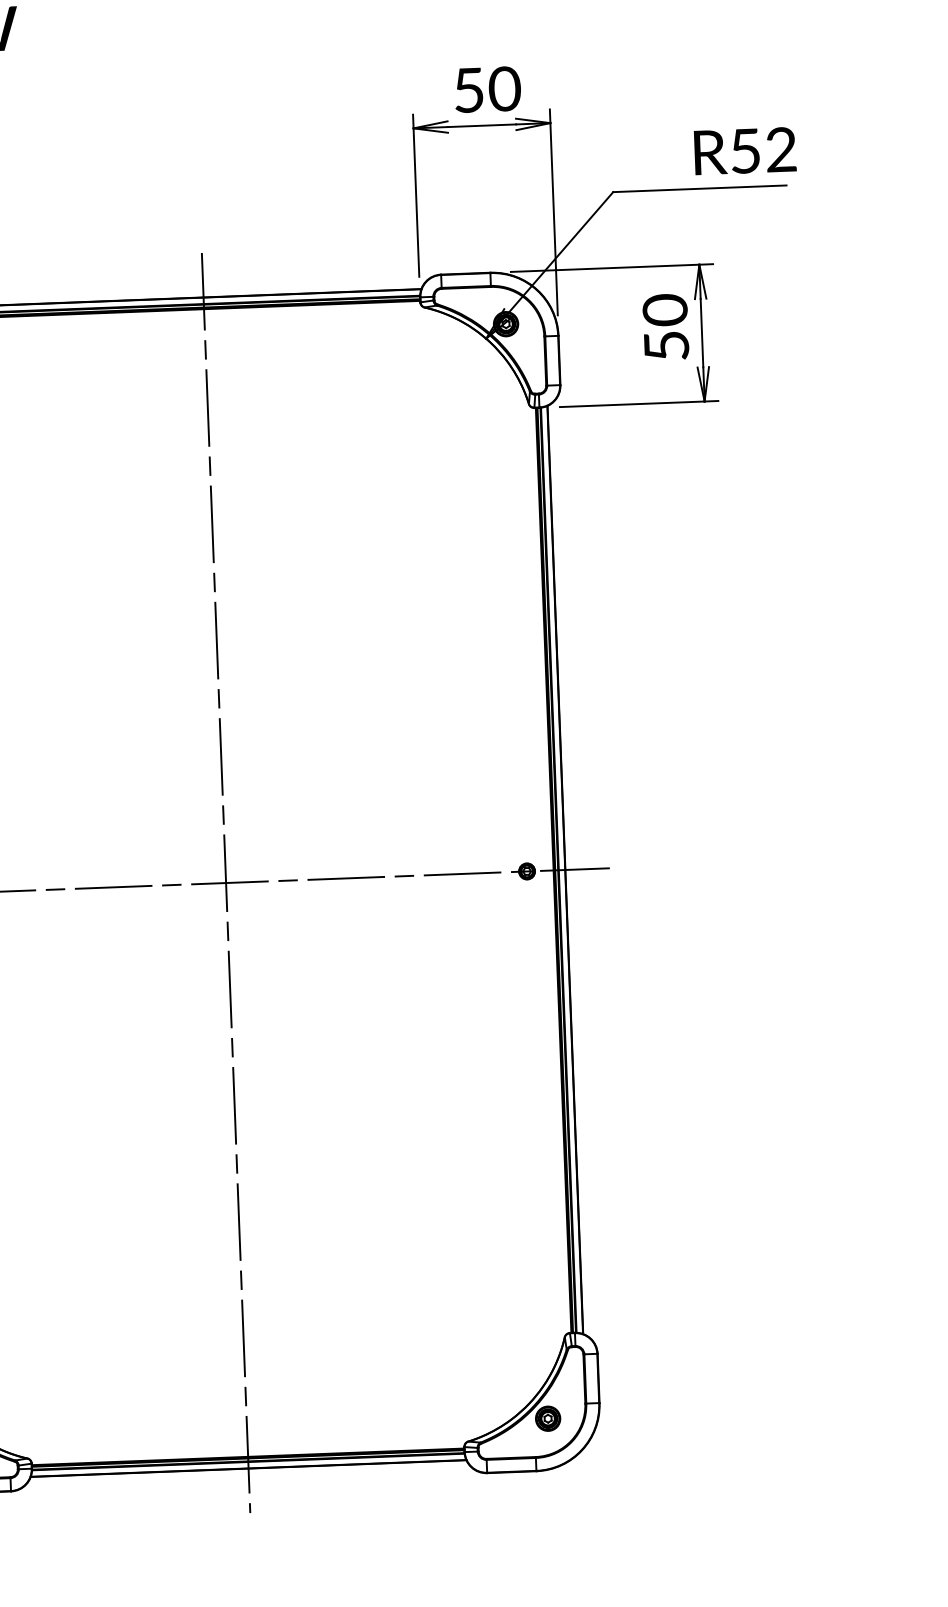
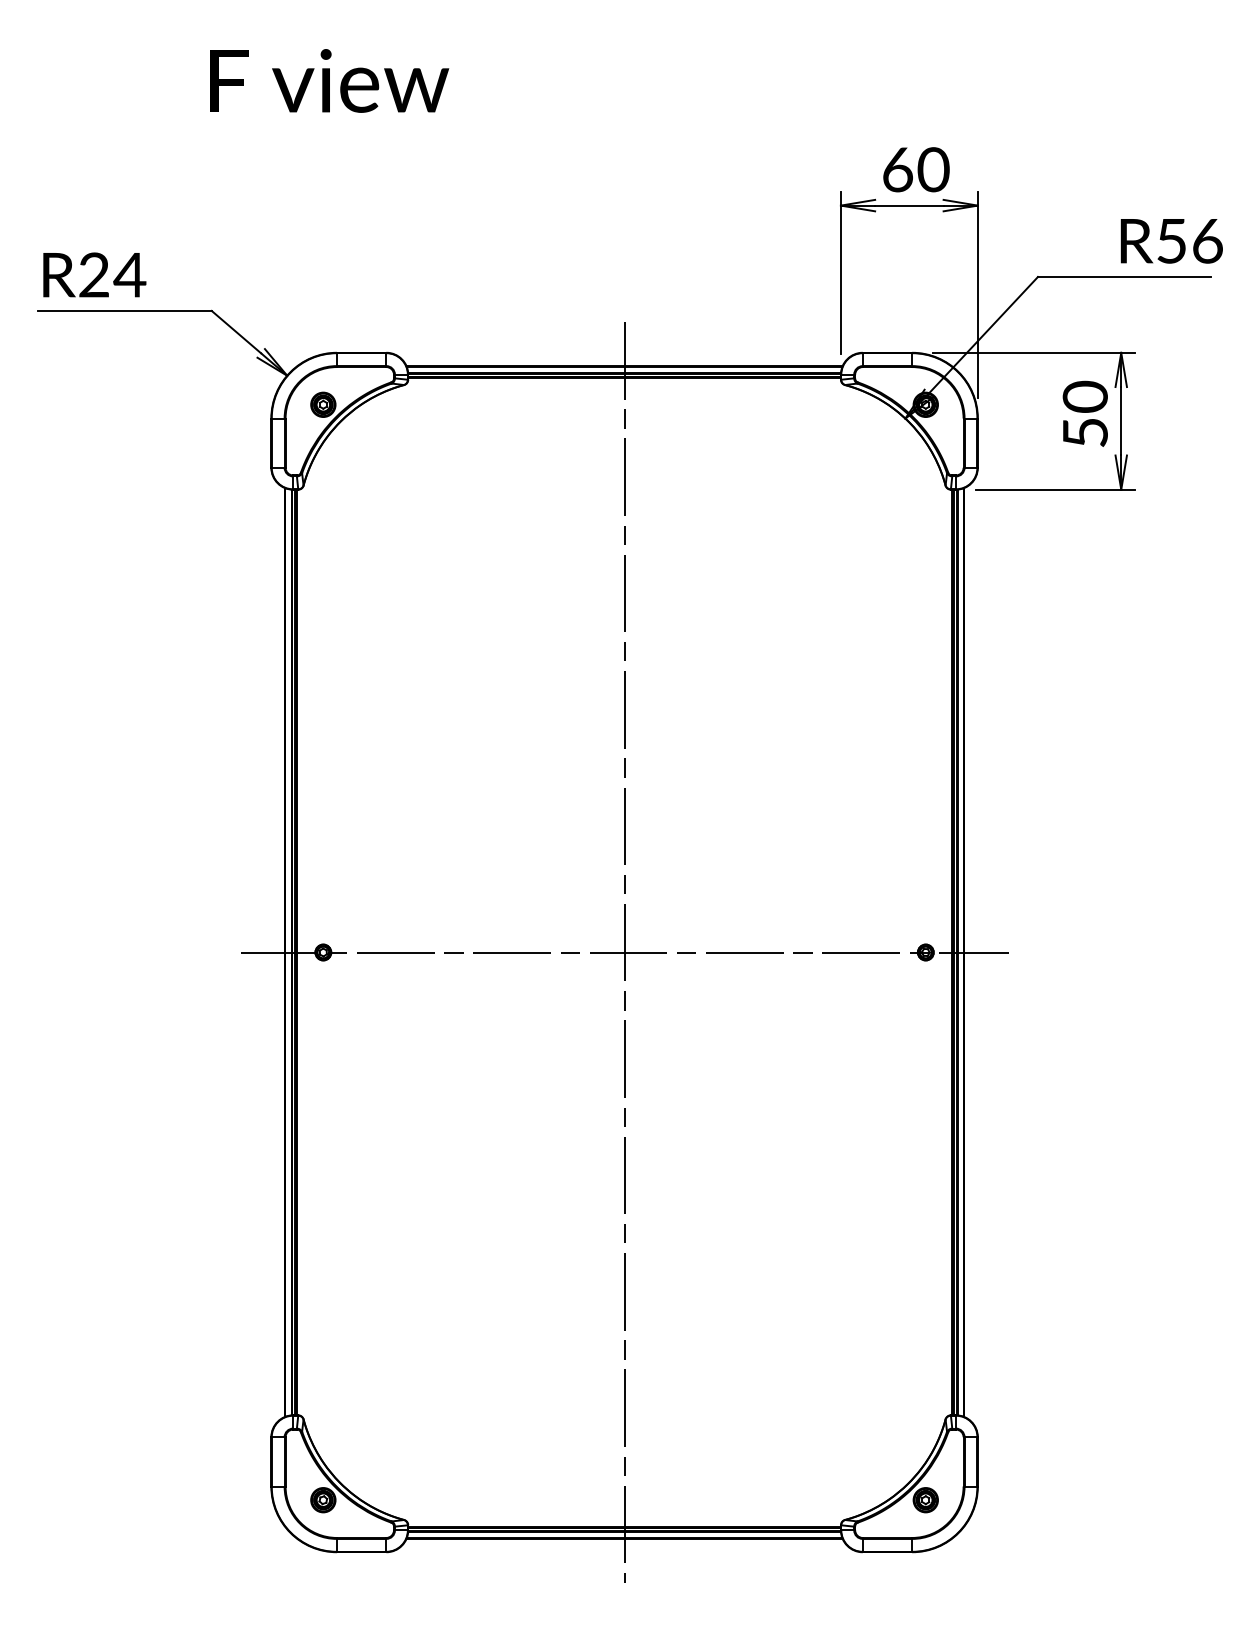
text: (468, 90) -> (897, 169), 50 -> 60
text: (781, 149) -> (1207, 240), R52 -> R56

